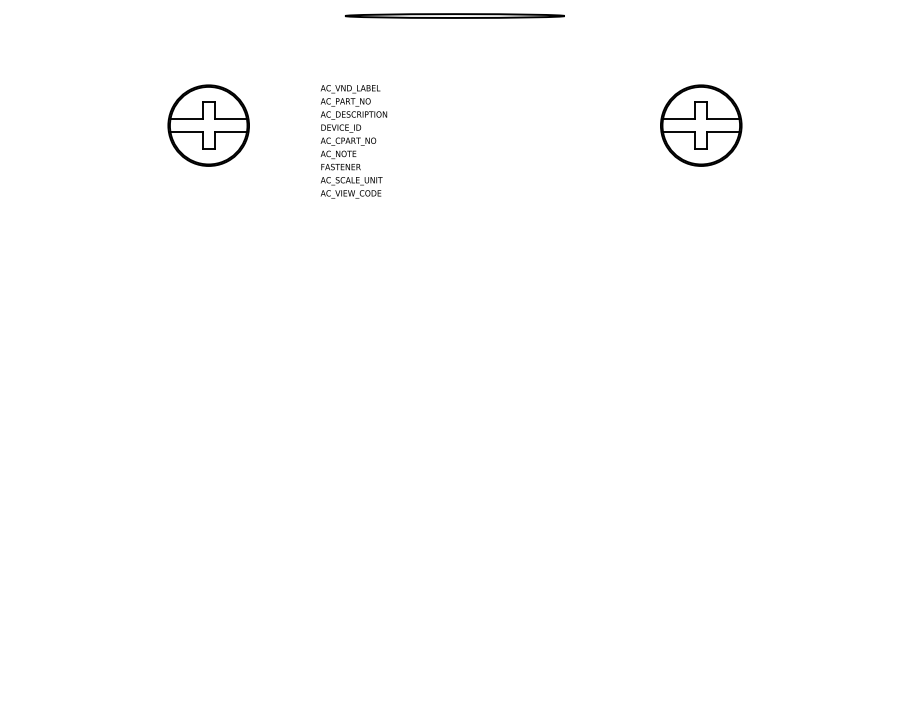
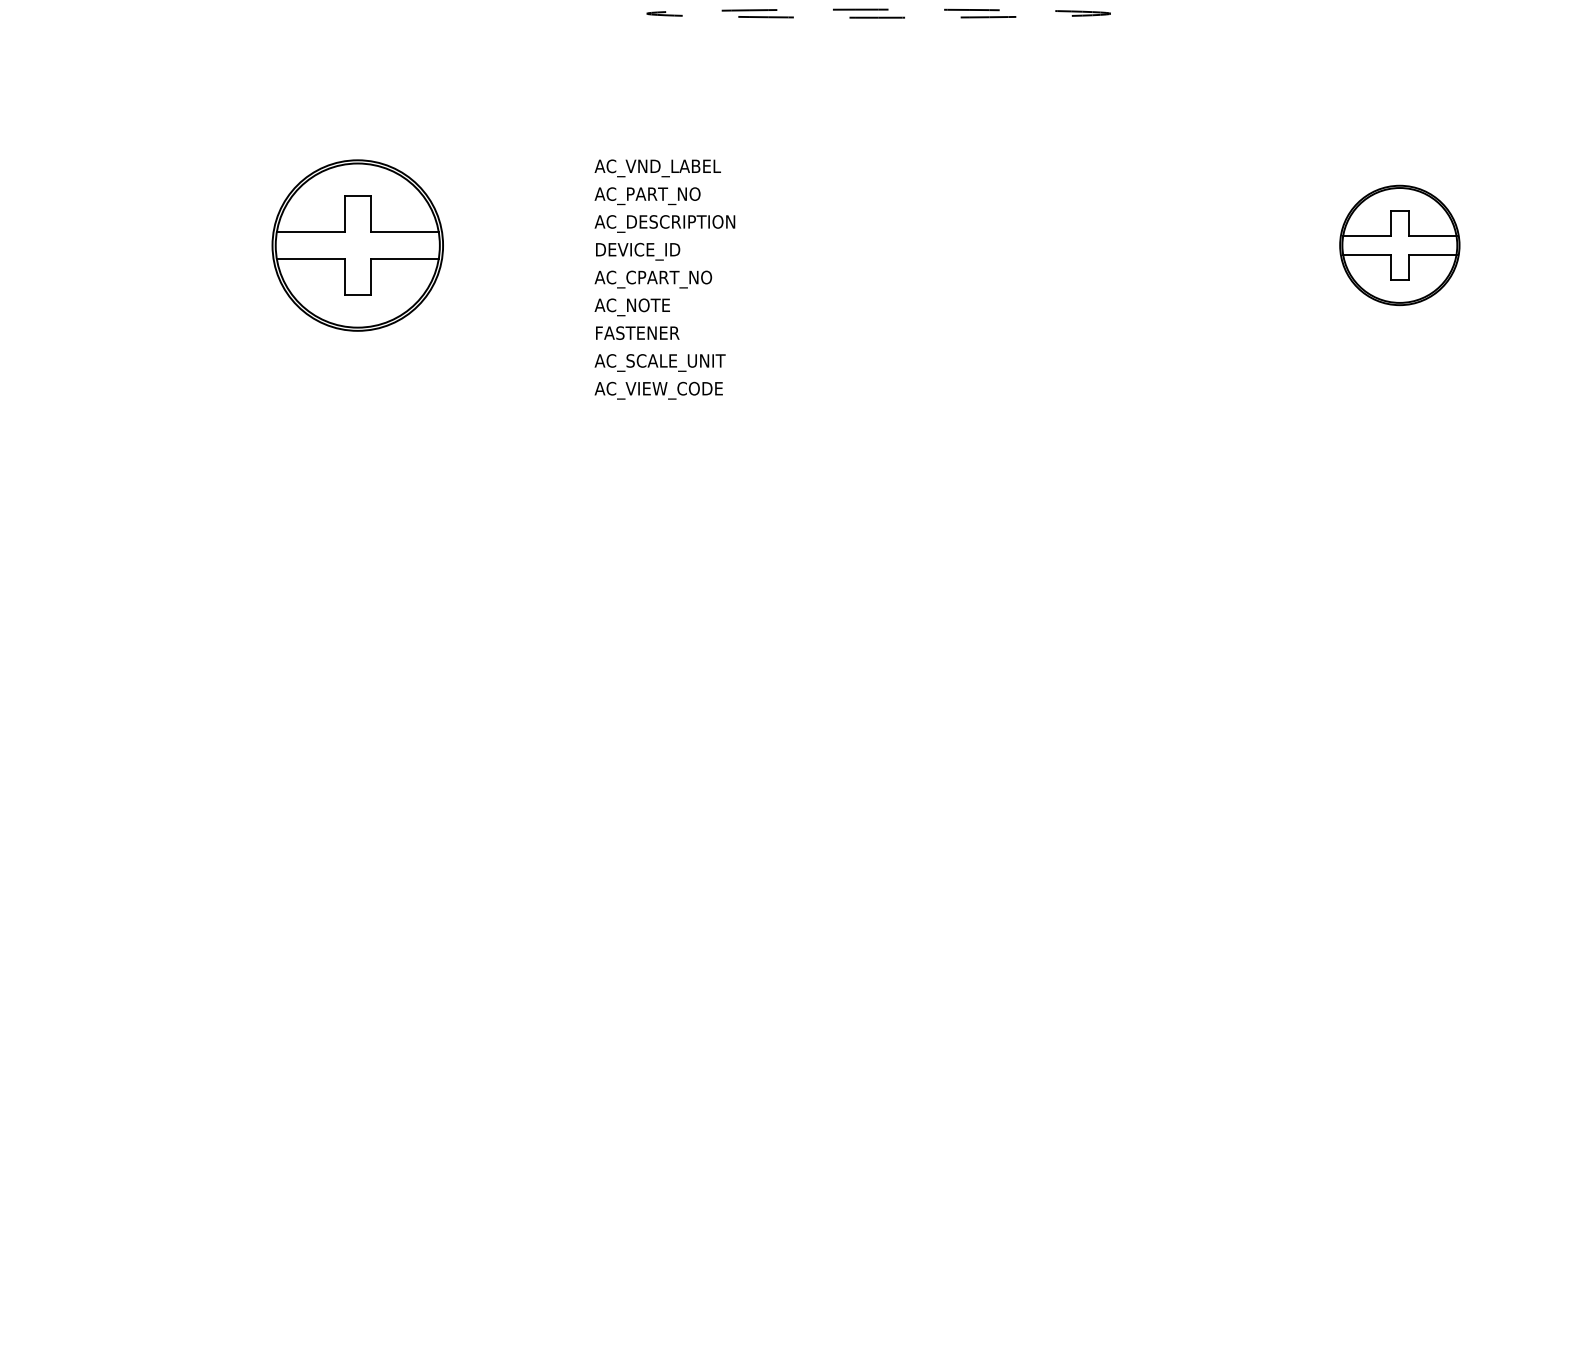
circle: (454, 15) -> (877, 12), solid -> dashed
part: (701, 125) -> (1400, 245), size x0.7

